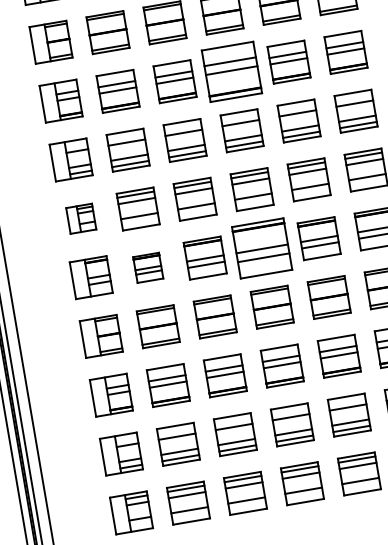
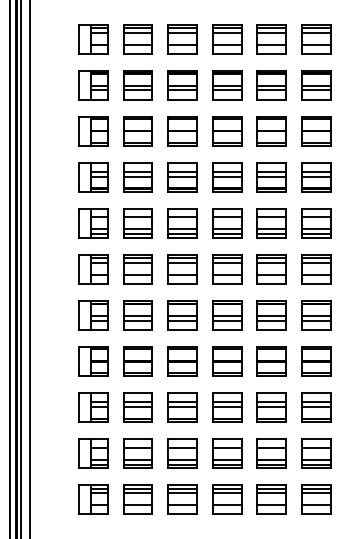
part: (232, 72) -> (227, 177), size x0.71
part: (81, 218) -> (93, 269), size x1.43
part: (262, 248) -> (227, 315), size x0.71
part: (147, 267) -> (137, 315), size x1.43

